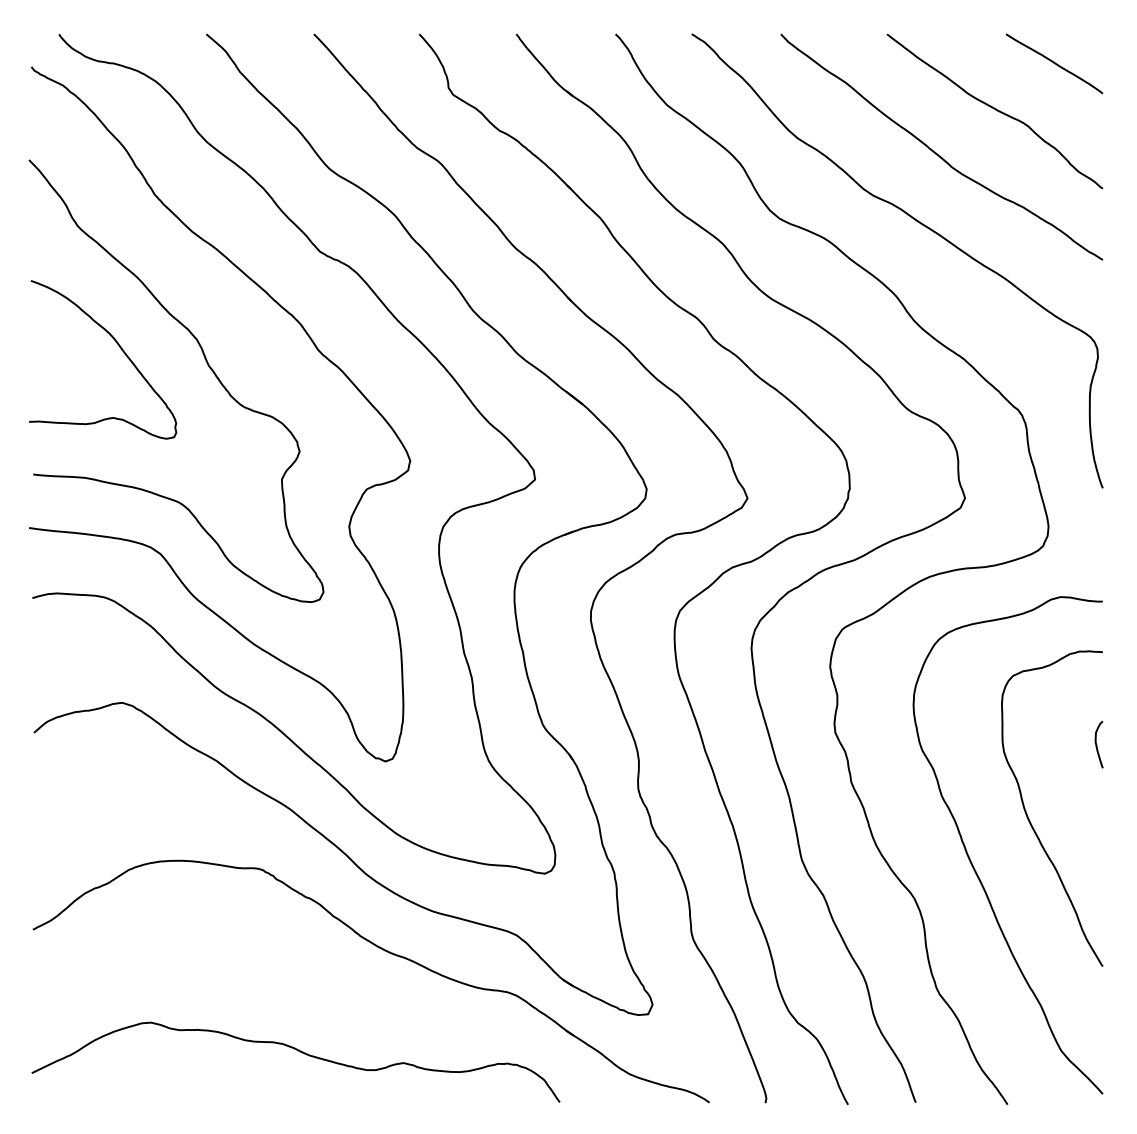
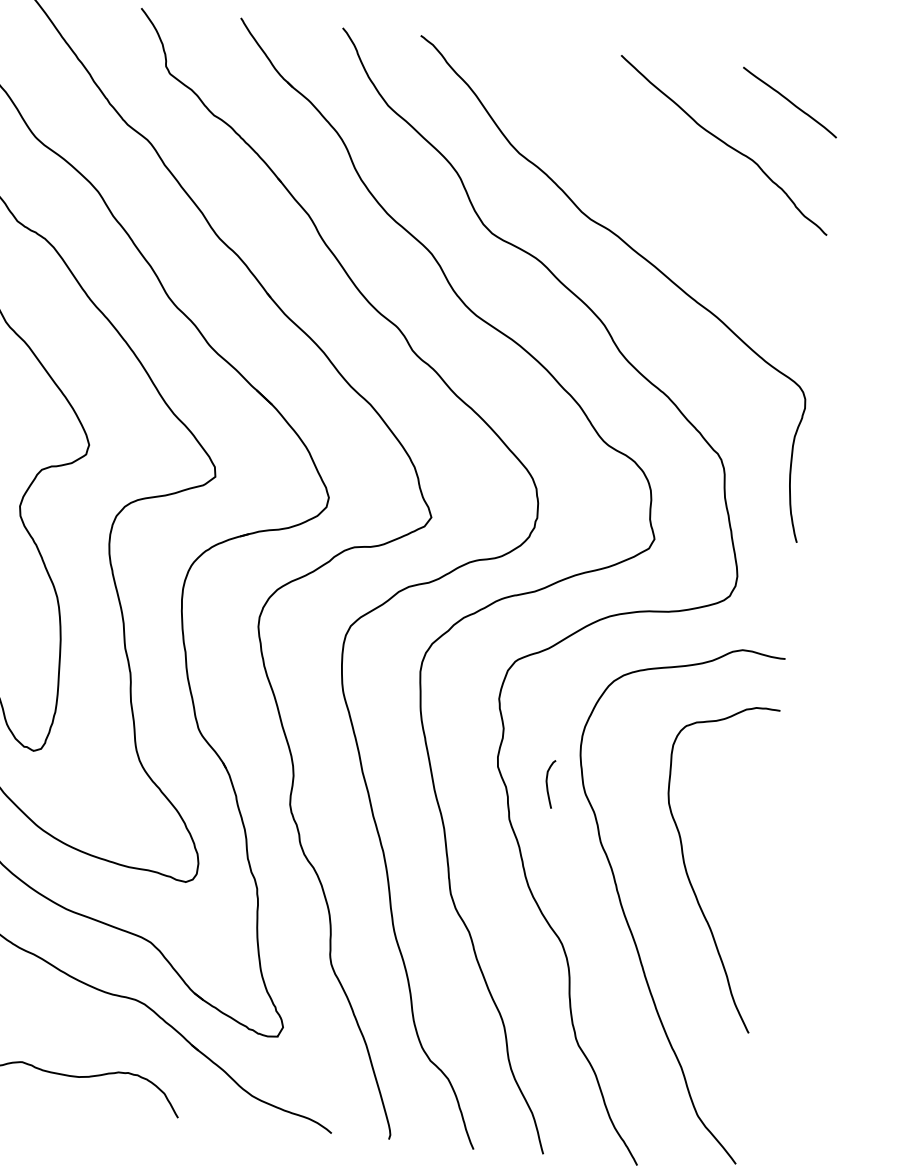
curve: (935, 151) -> (659, 180), removed
curve: (1097, 744) -> (548, 783), moved

